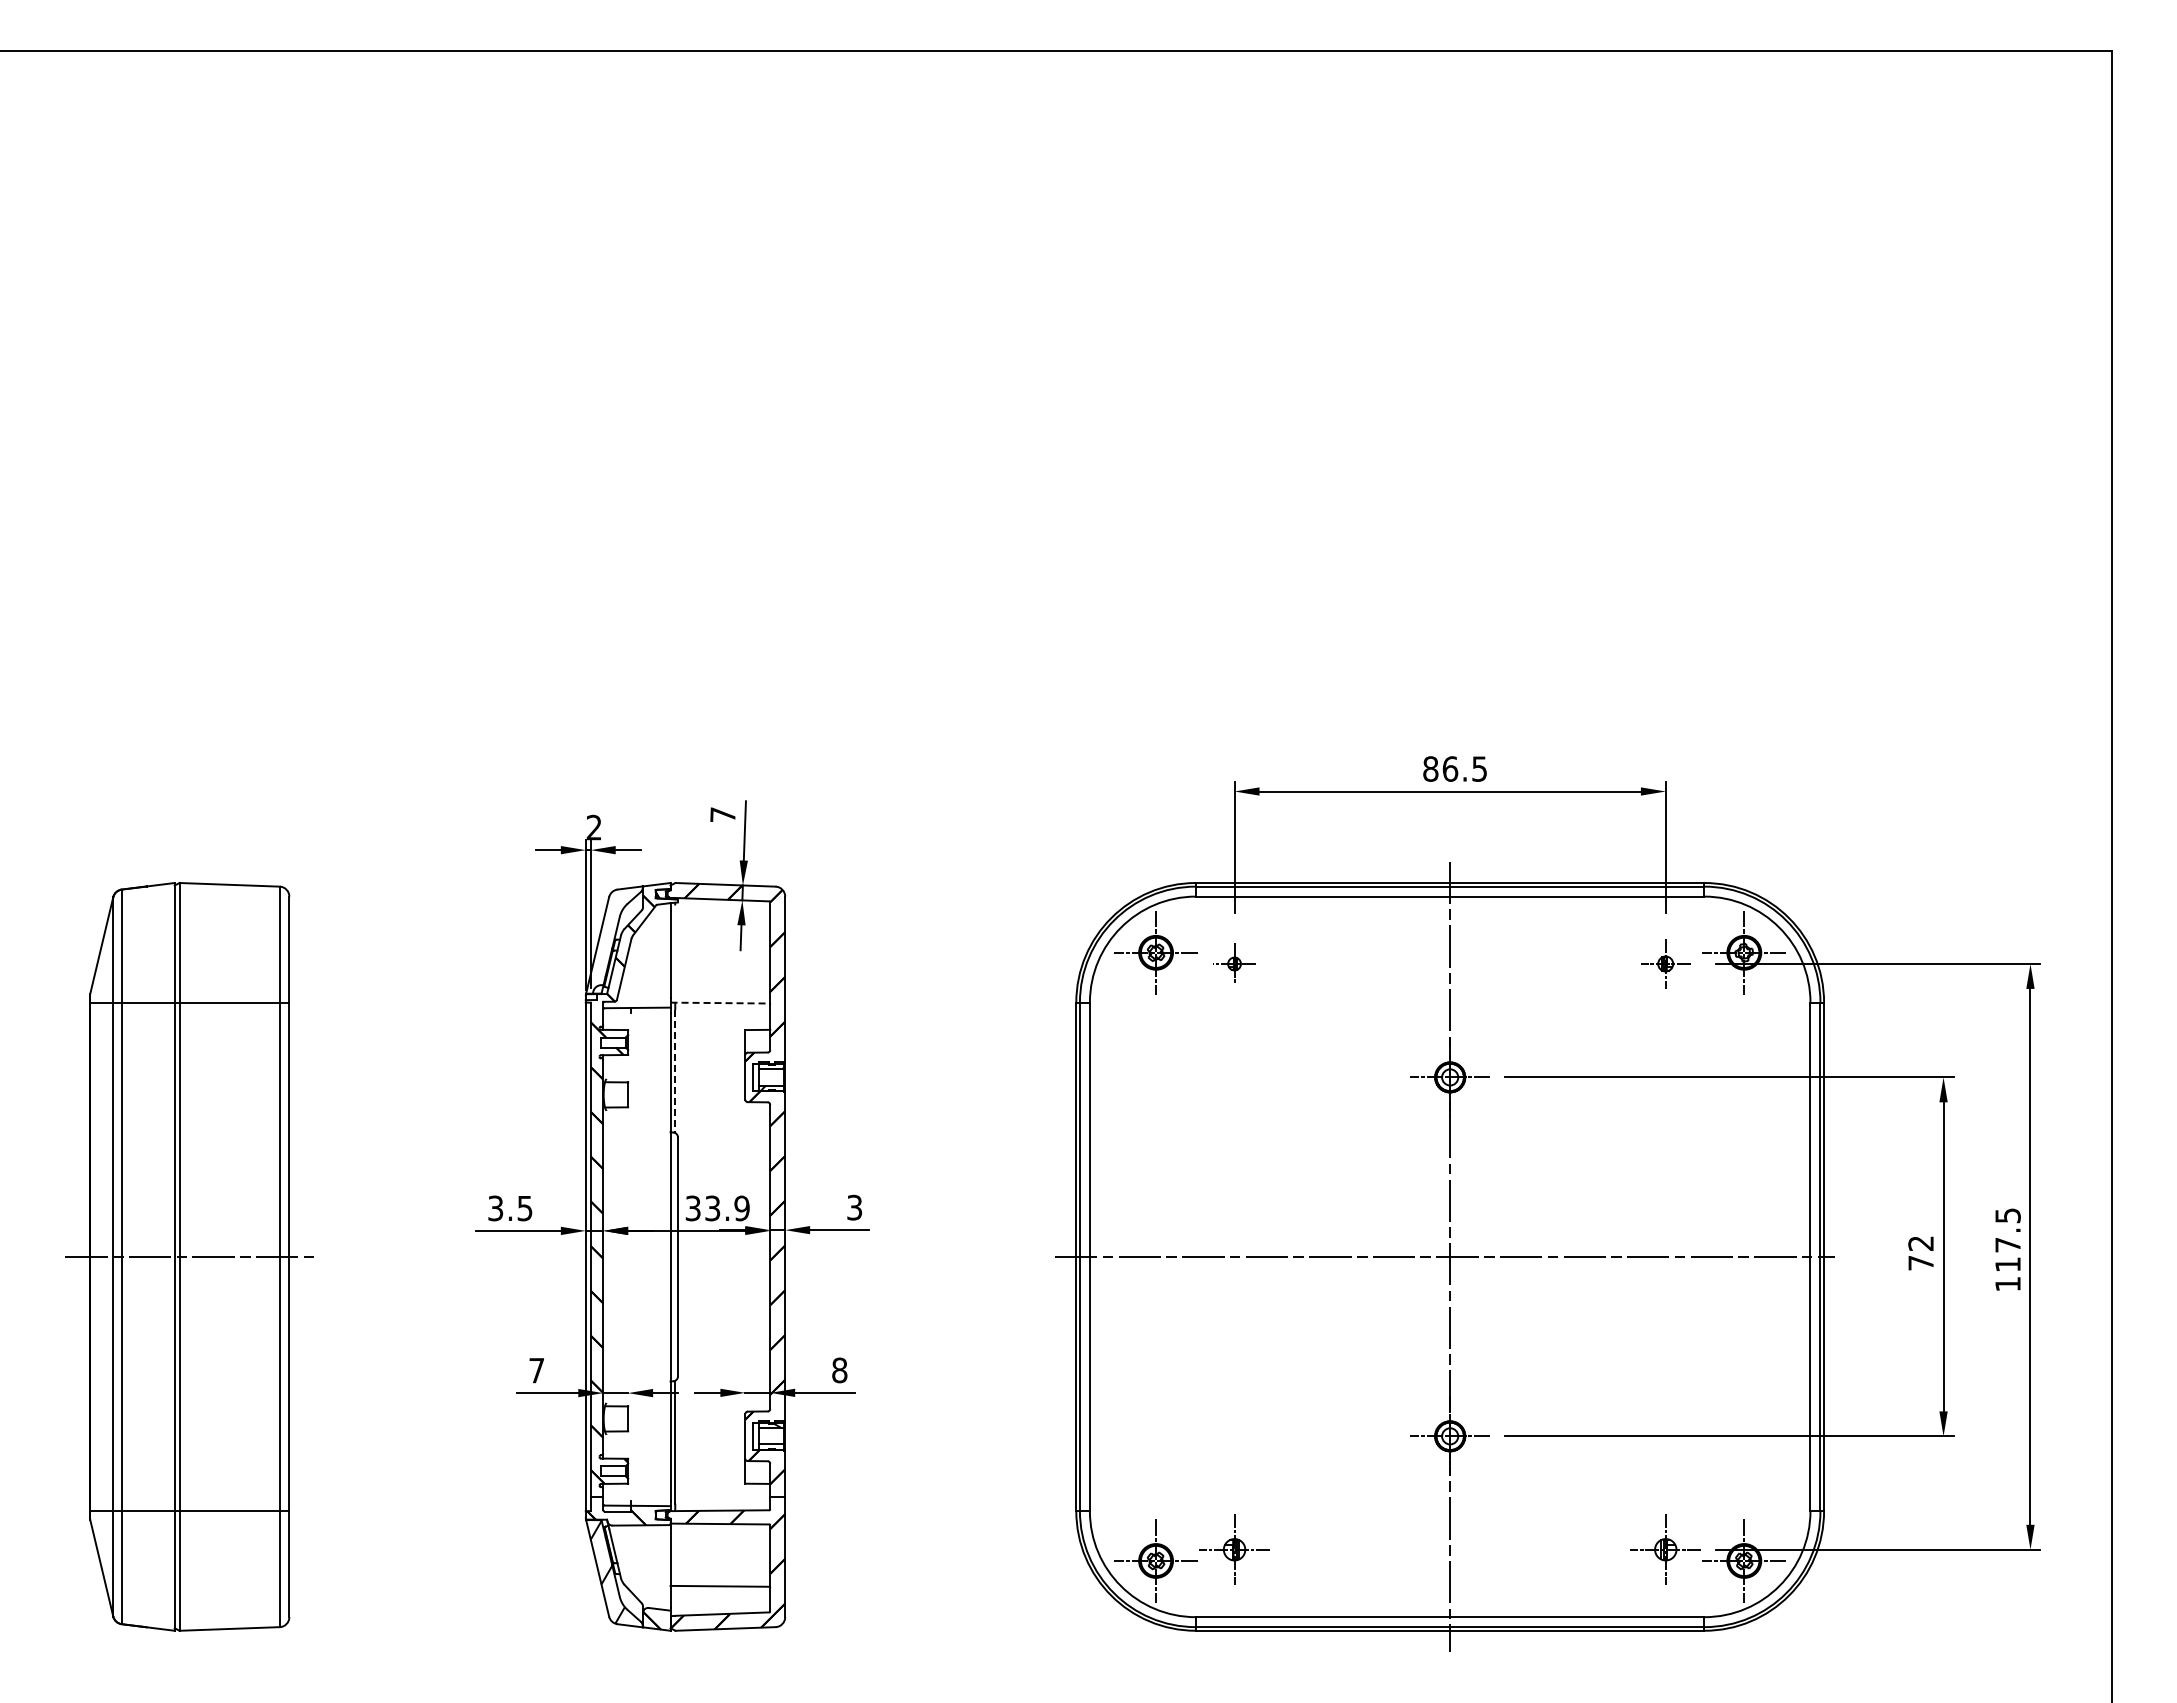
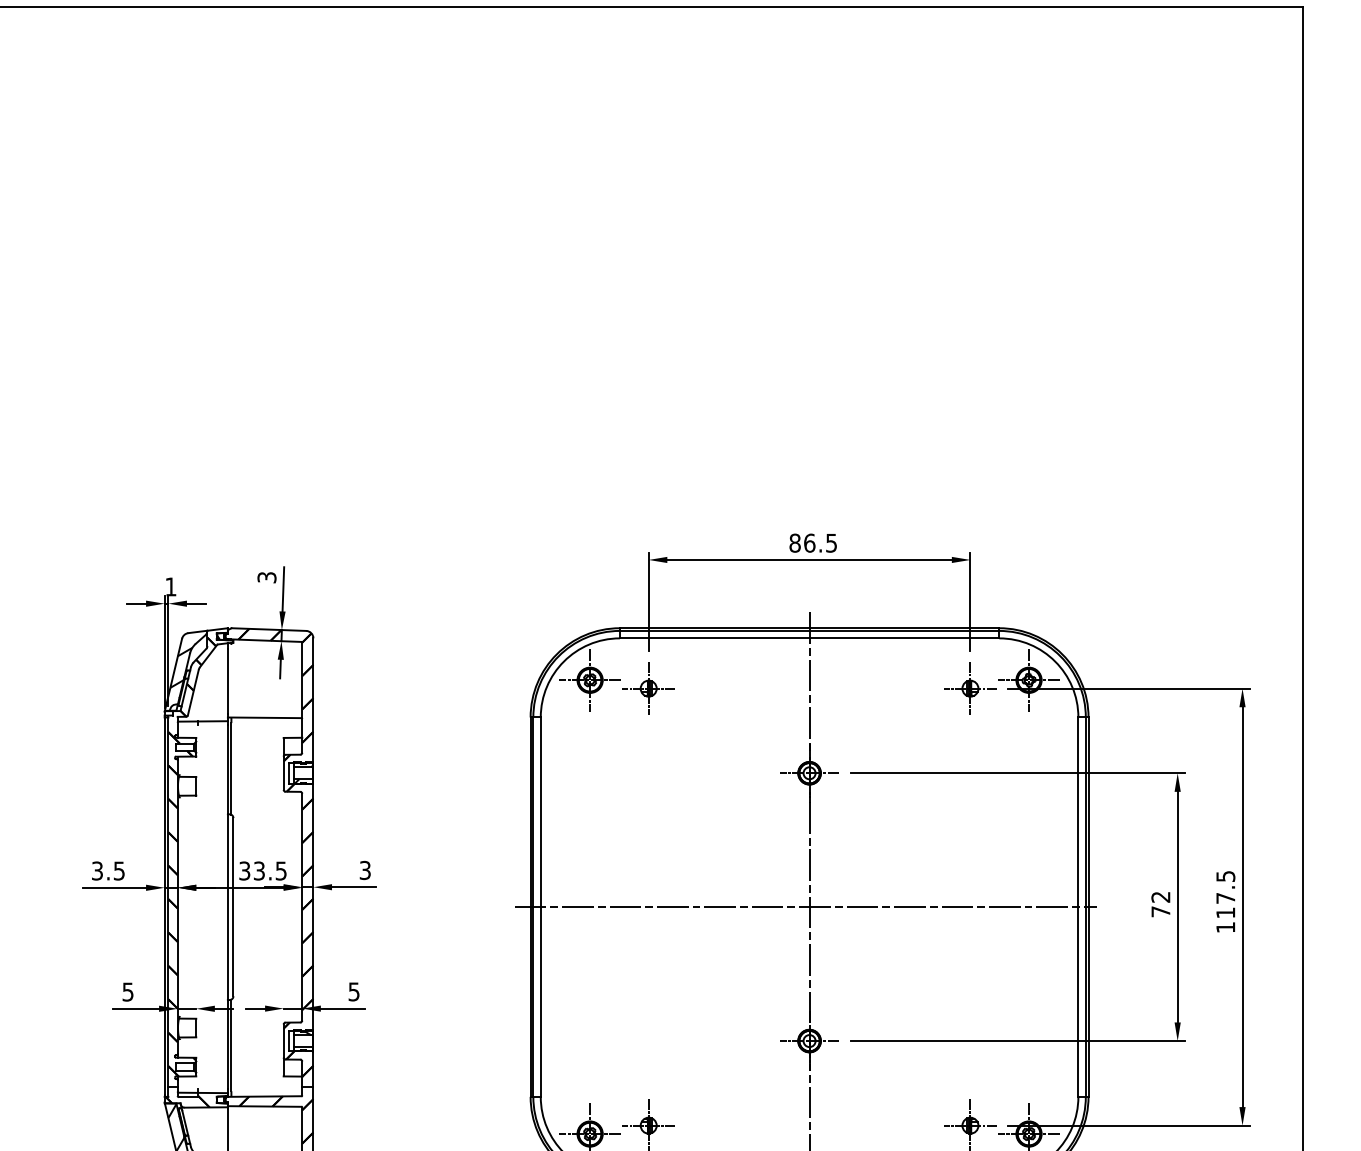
text: (722, 814) -> (266, 577), 7 -> 3
text: (593, 827) -> (170, 586), 2 -> 1
hatch: (607, 935) -> (180, 667), added
part: (1234, 963) -> (648, 688), size x1.67
part: (1665, 963) -> (970, 688), size x1.43
line: (720, 1003) -> (265, 718), dashed -> solid
line: (675, 1072) -> (231, 769), dashed -> solid
text: (741, 1208) -> (280, 871), 33.9 -> 33.5
text: (536, 1370) -> (127, 991), 7 -> 5
text: (839, 1370) -> (353, 991), 8 -> 5

